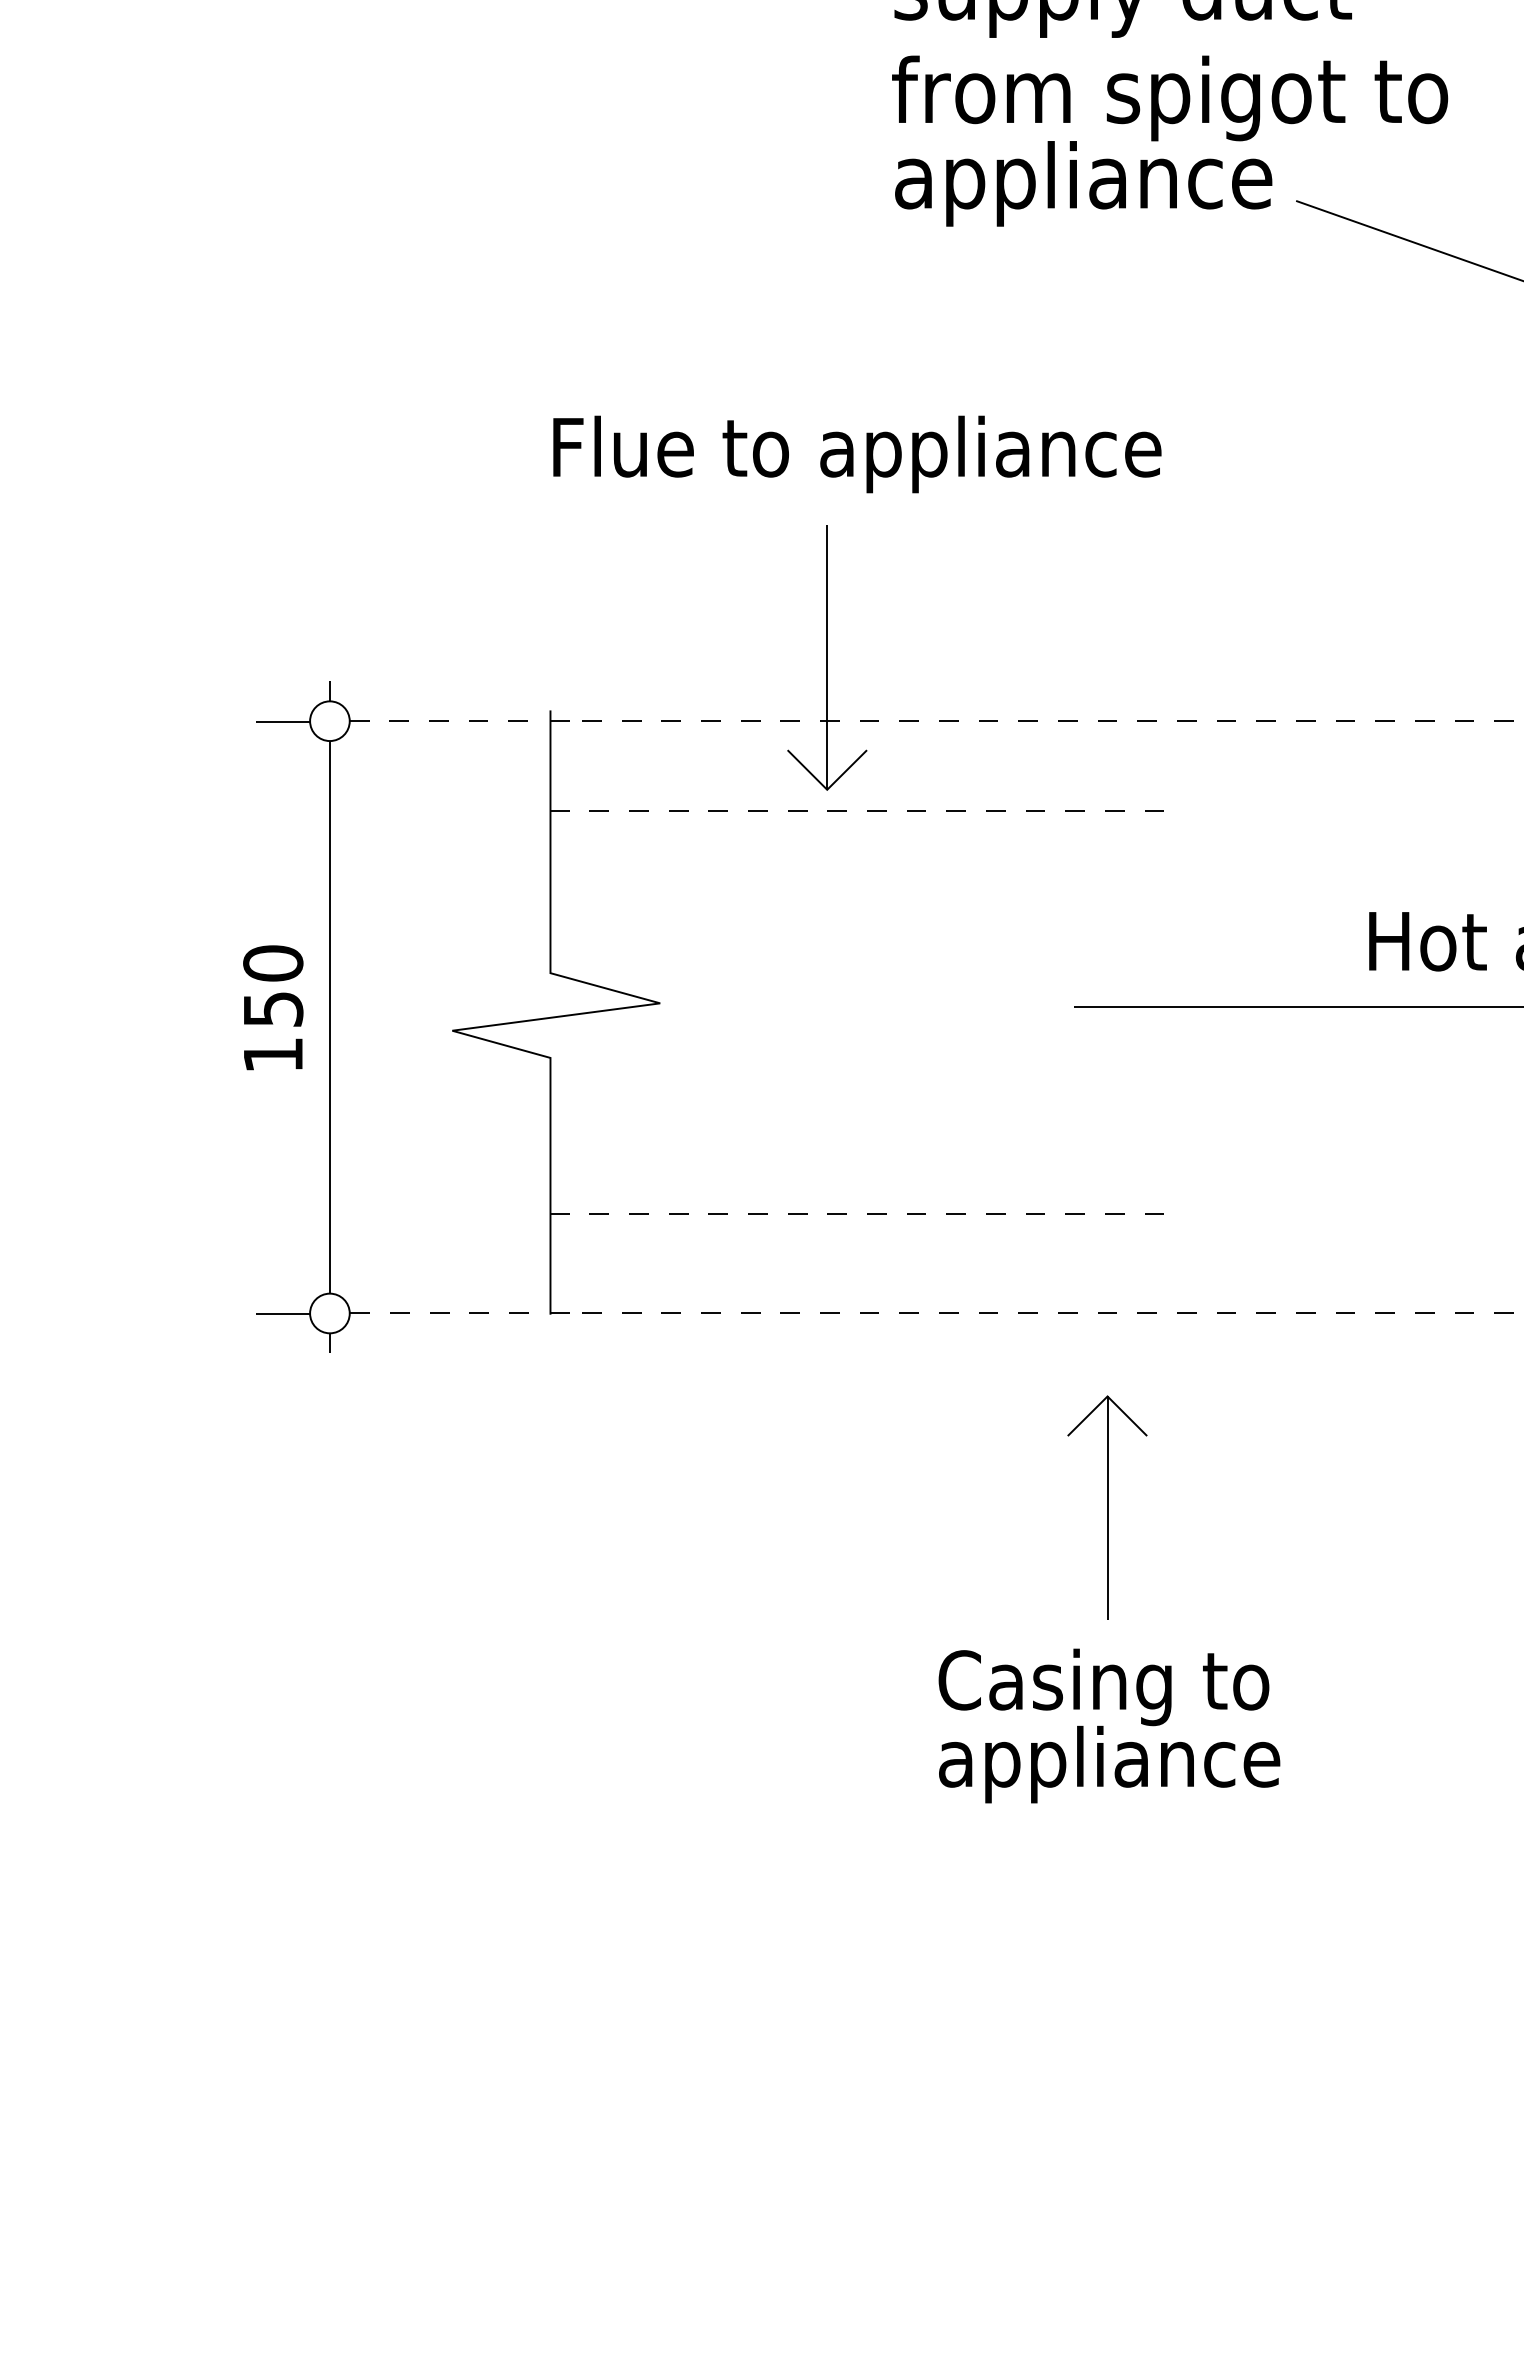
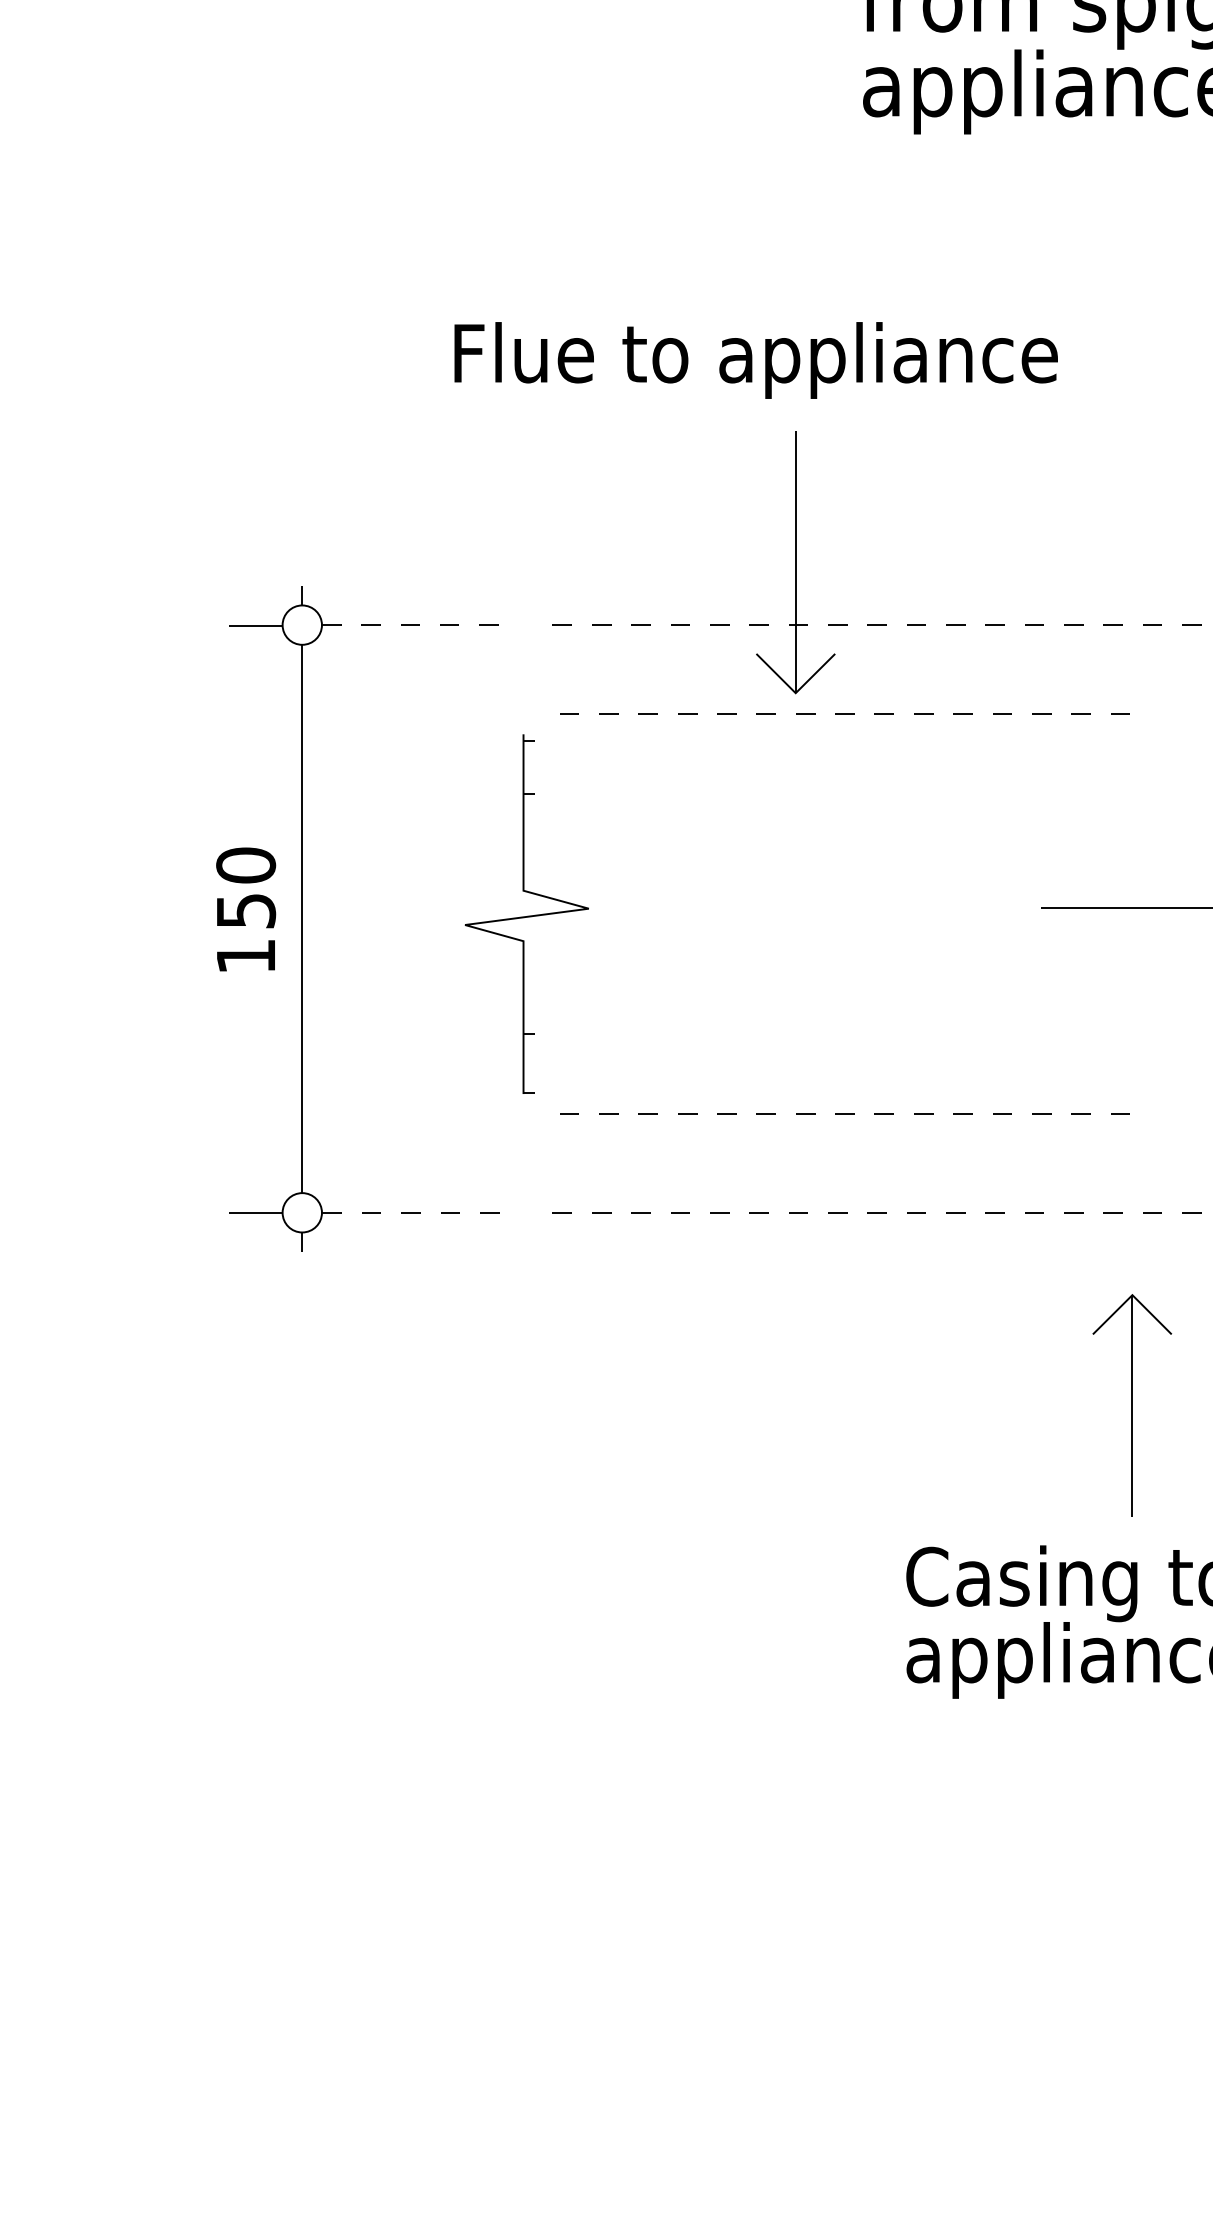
text: (857, 454) -> (756, 360), moved
part: (556, 1012) -> (527, 914), size x0.6
part: (1107, 1507) -> (1132, 1405), moved

